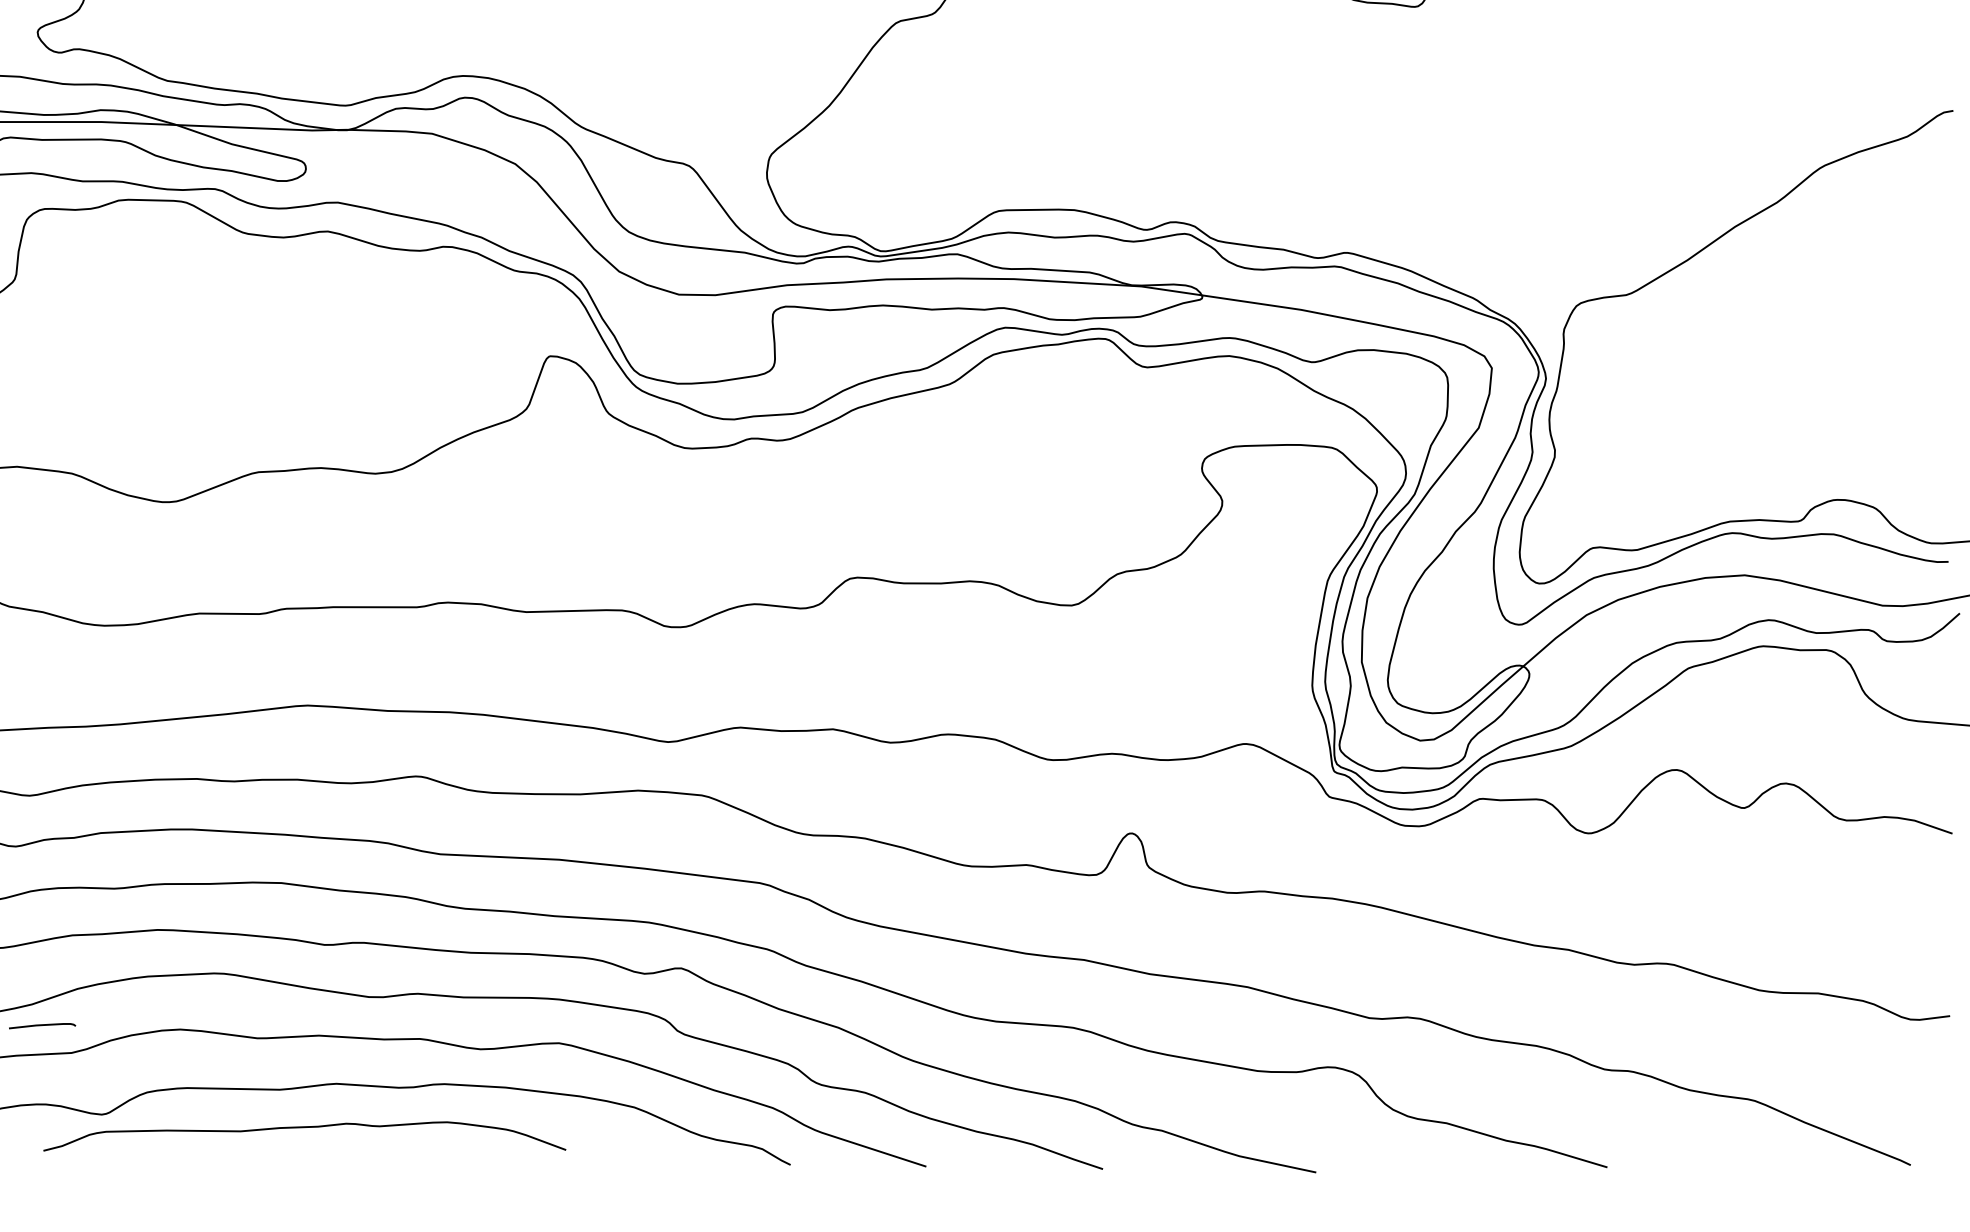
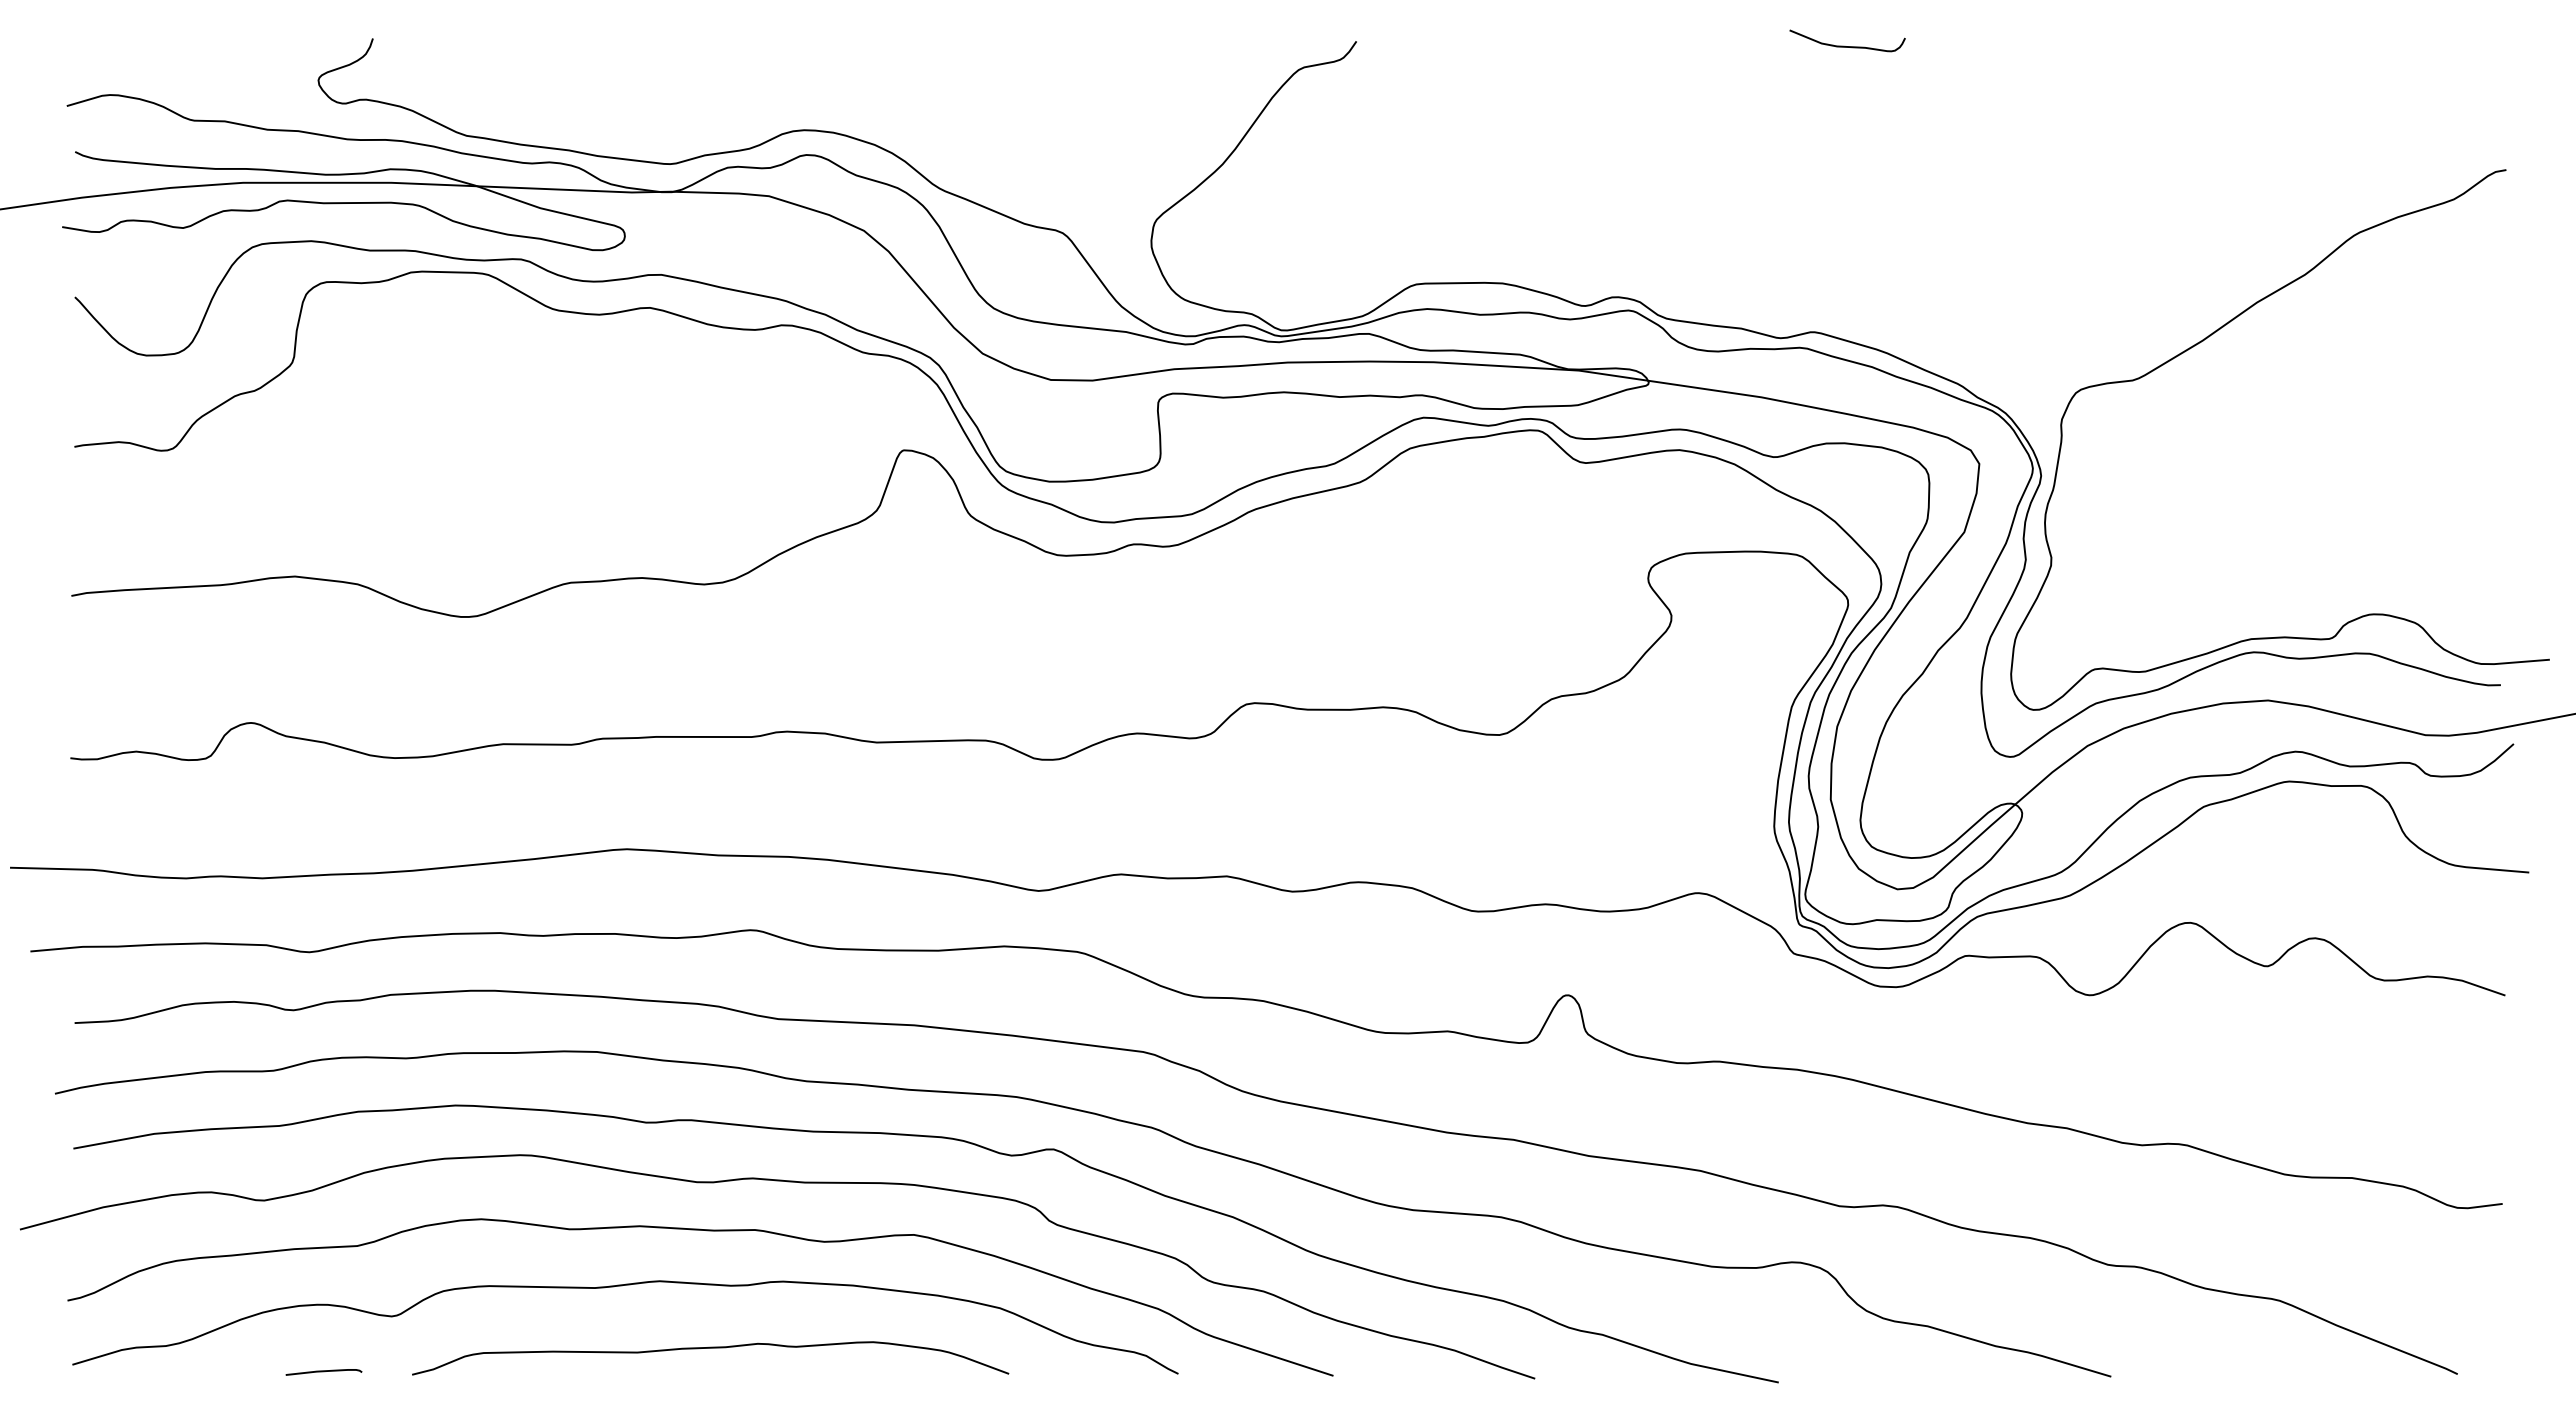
curve: (42, 1026) -> (323, 1372), moved
curve: (304, 1127) -> (710, 1348), moved

